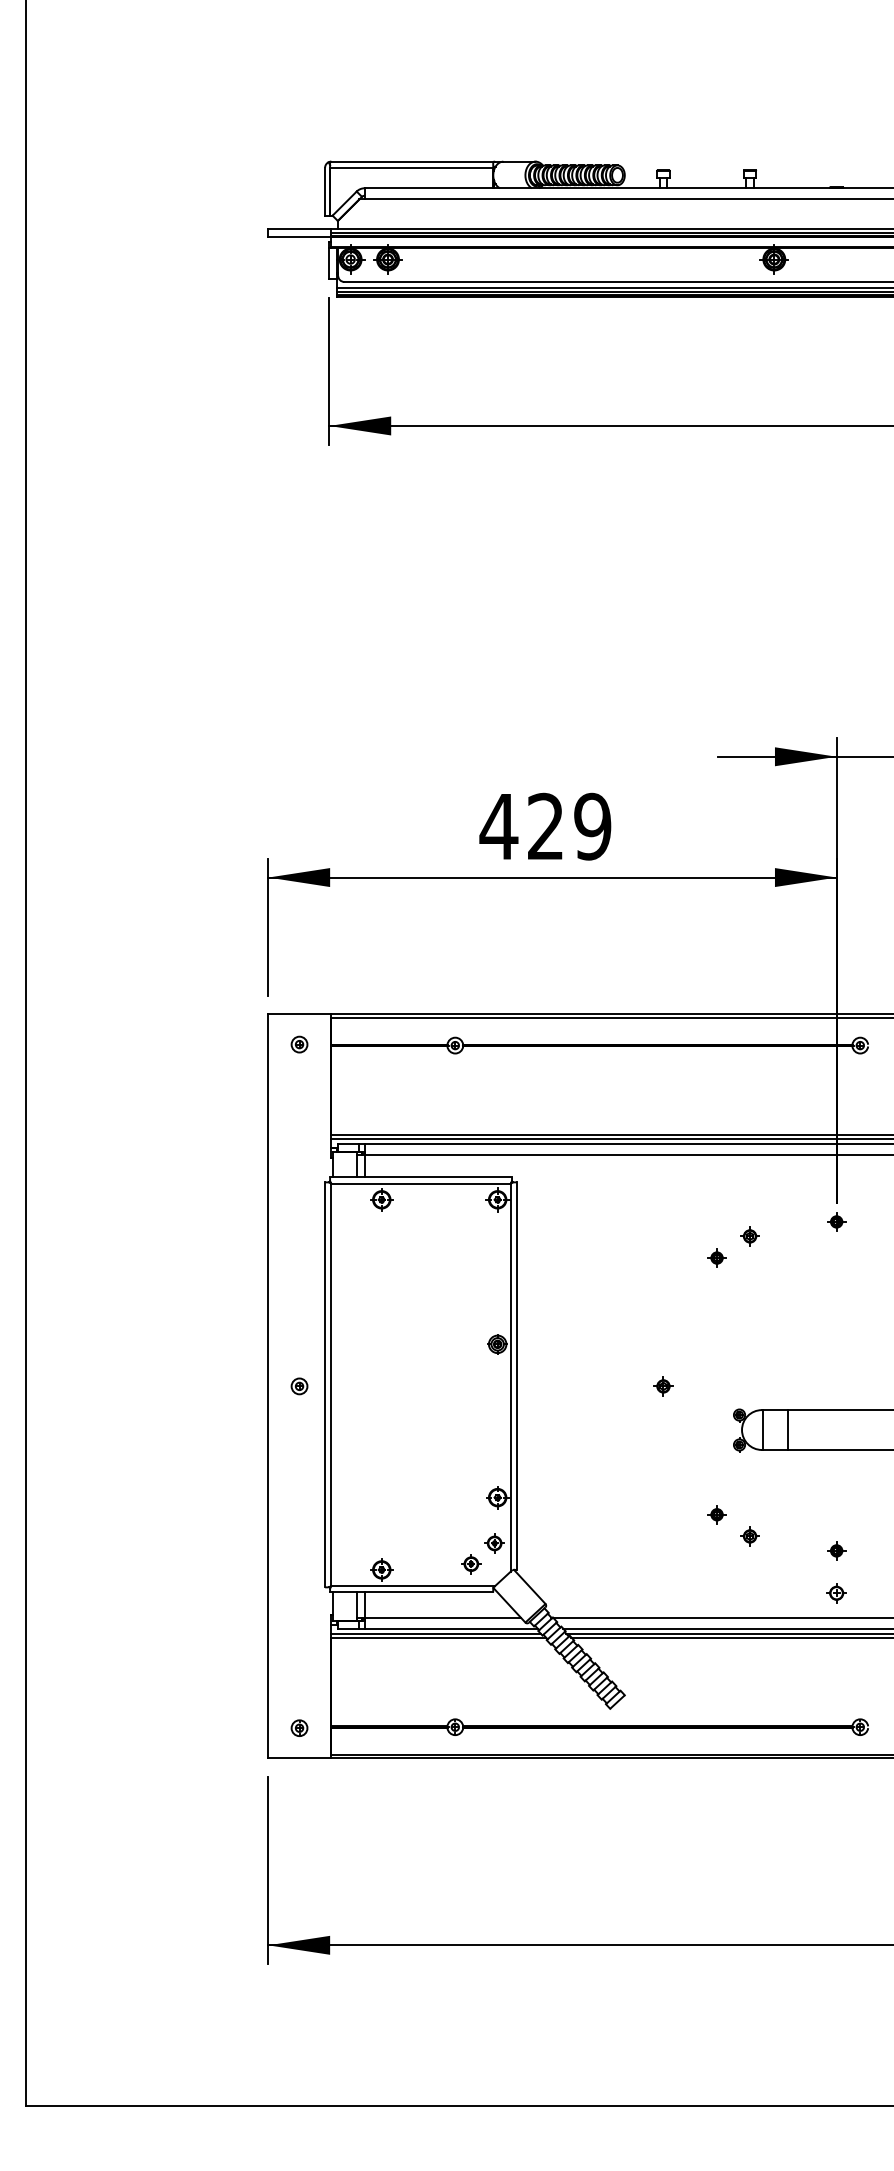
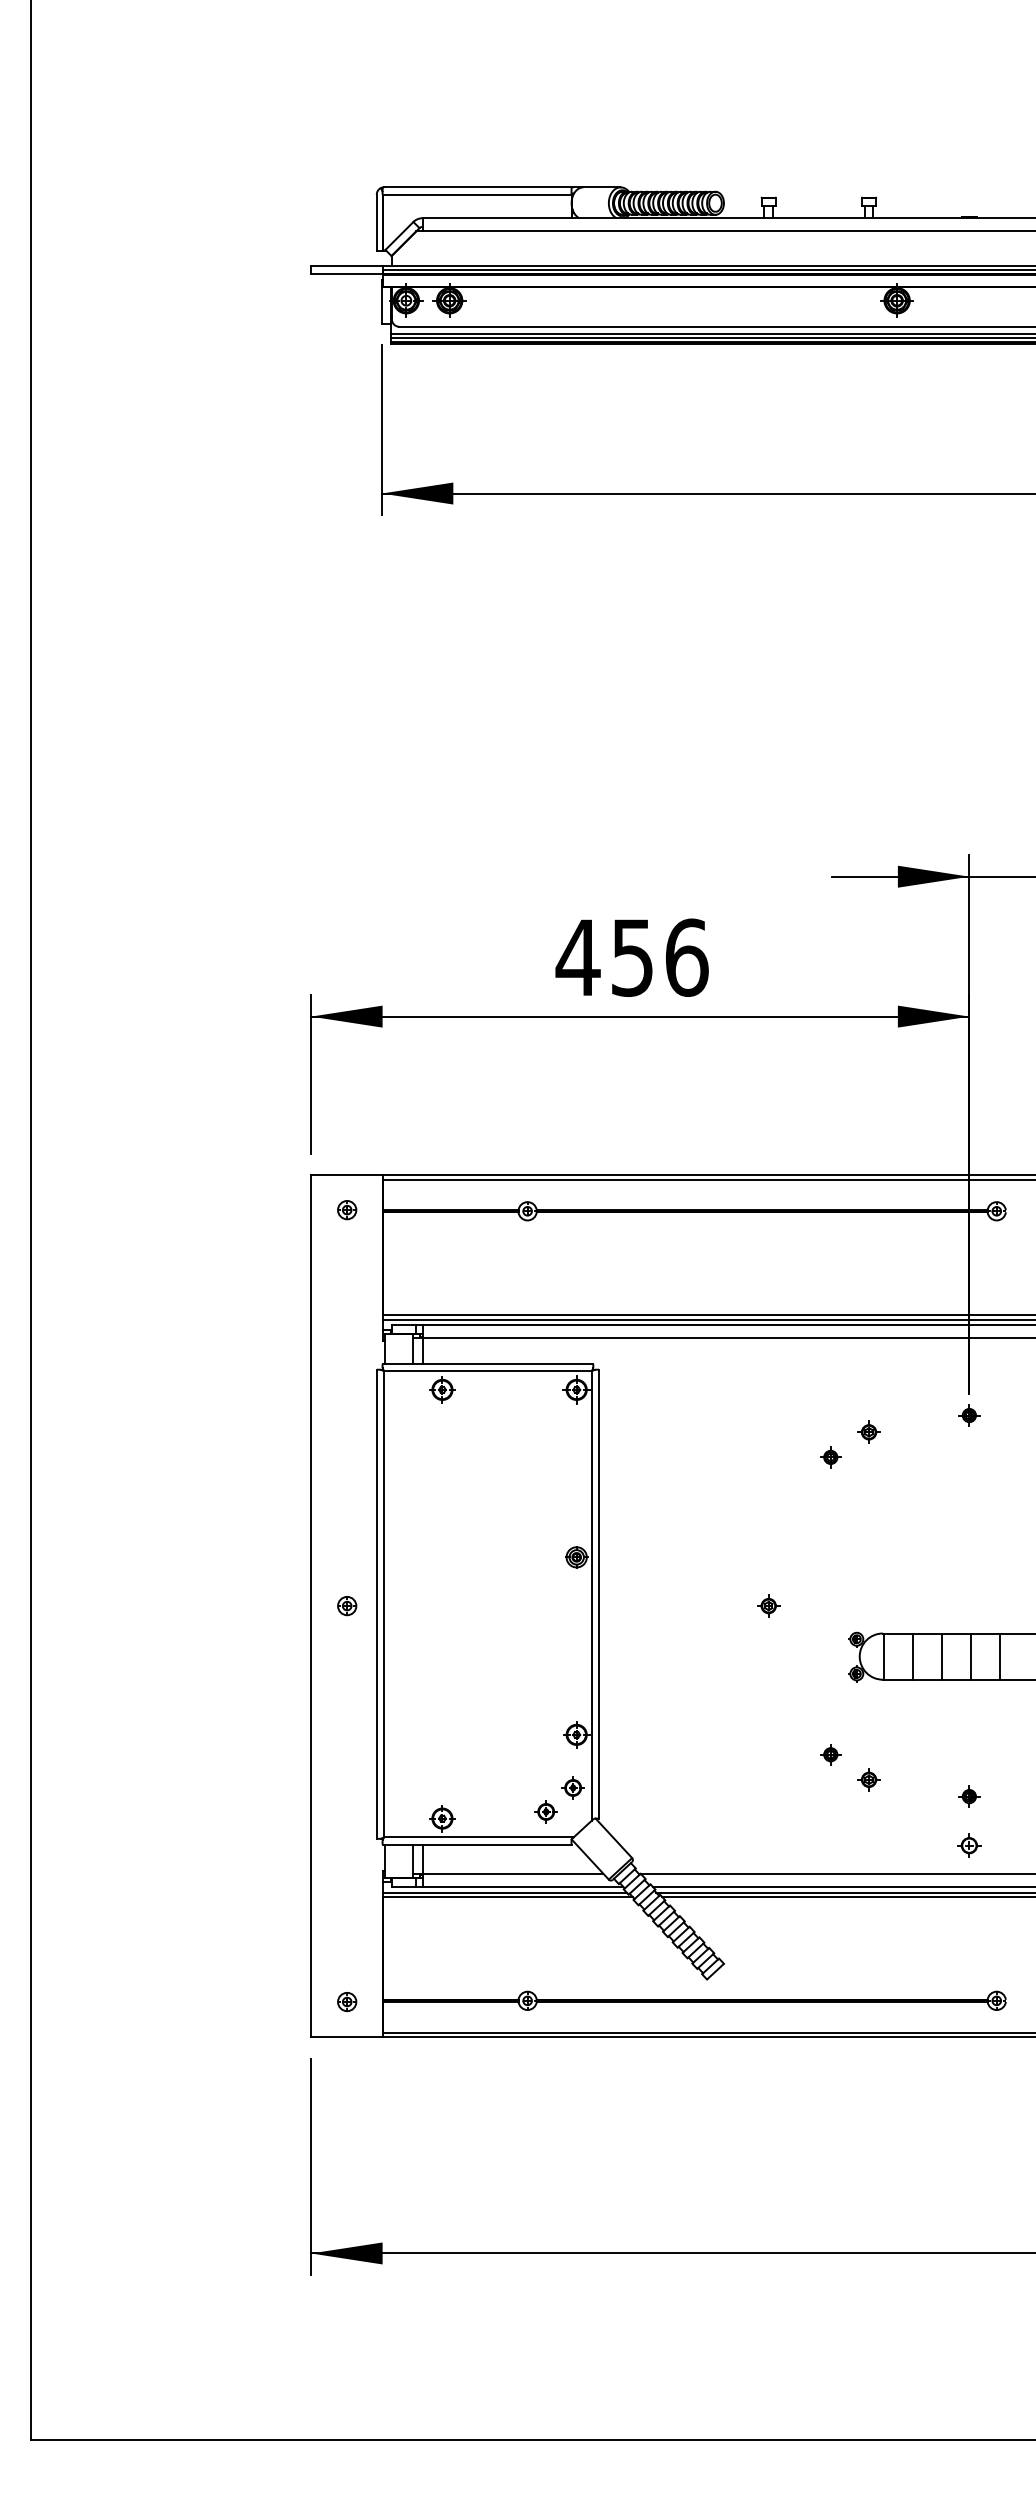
text: (569, 826) -> (659, 957), 429 -> 456
line: (812, 1429) -> (941, 1656), added
line: (837, 1429) -> (970, 1656), added
line: (862, 1429) -> (999, 1656), added

